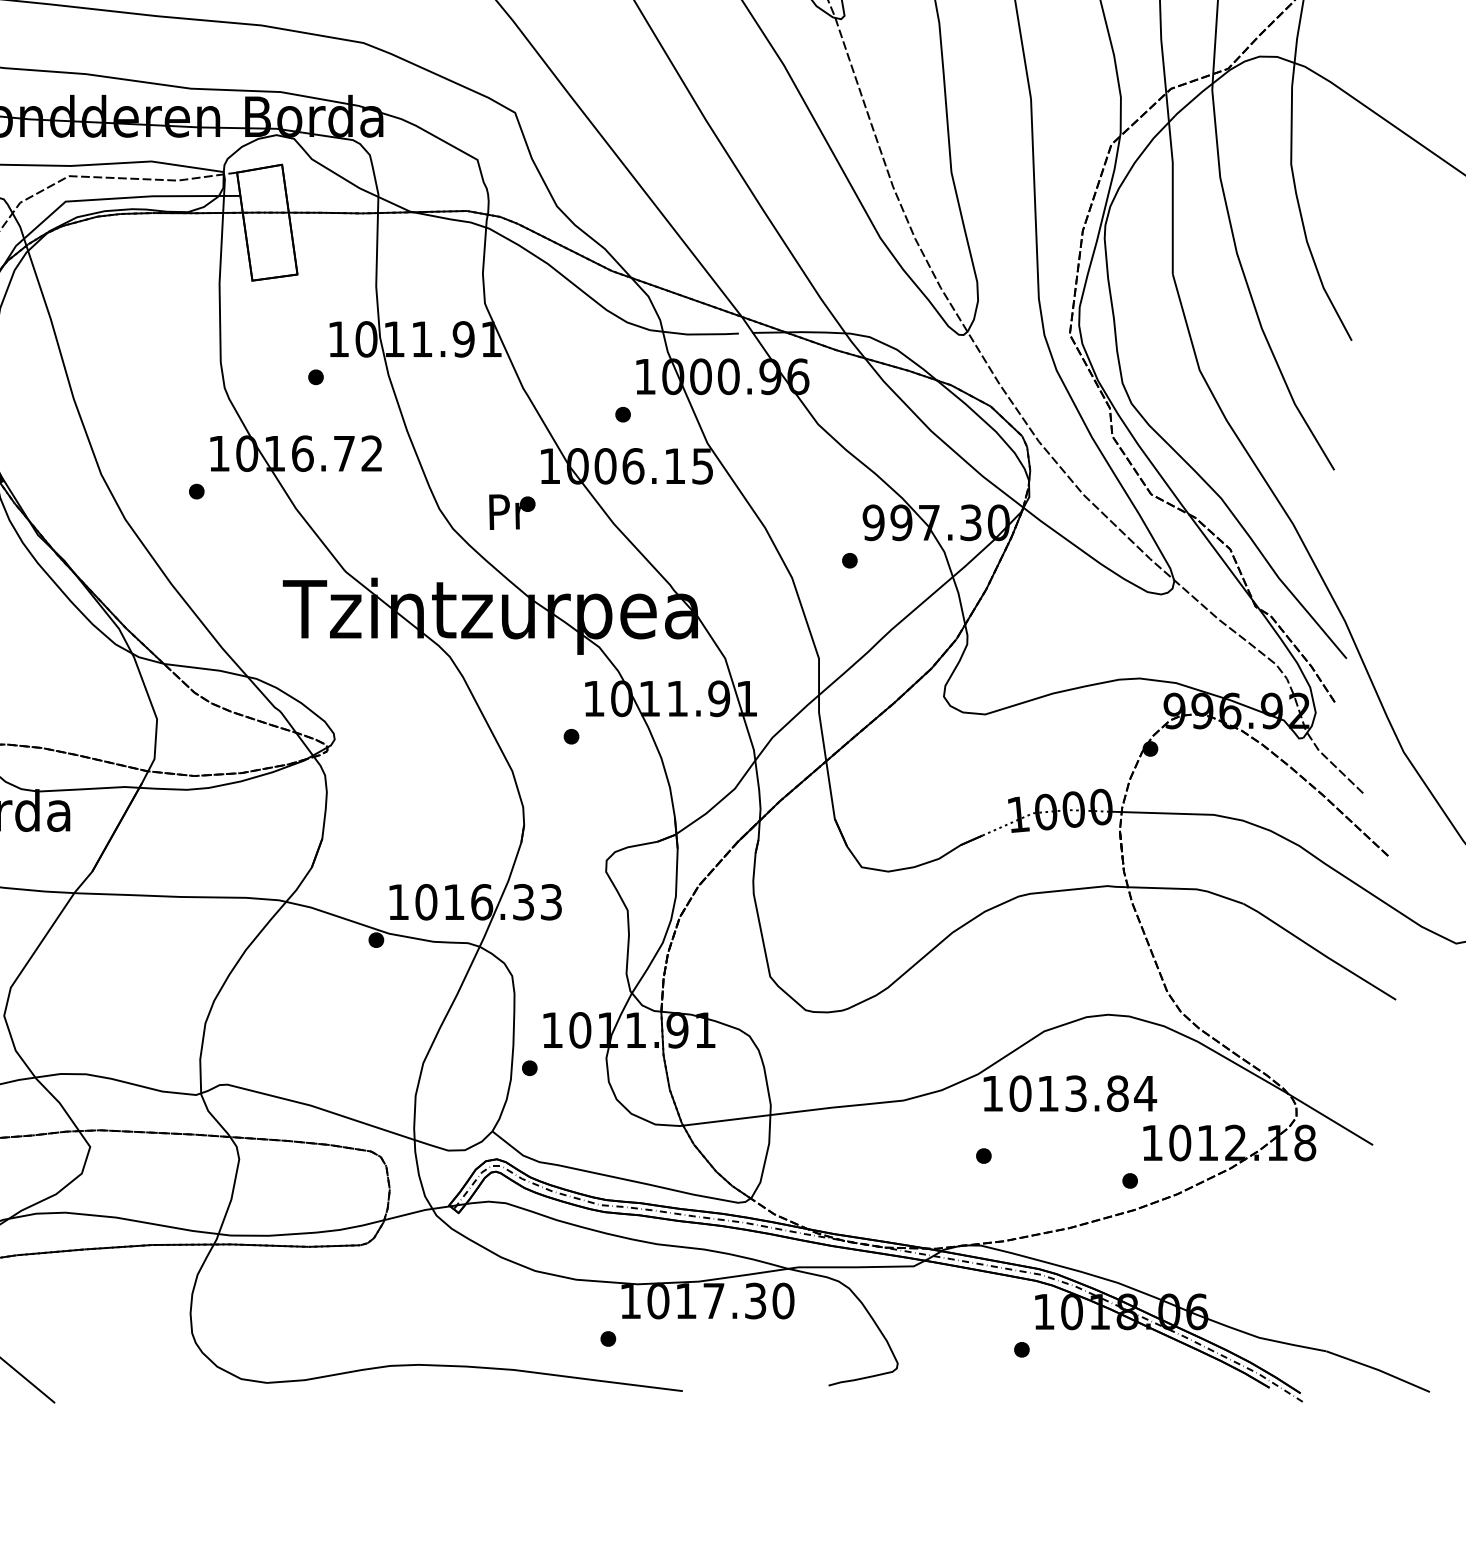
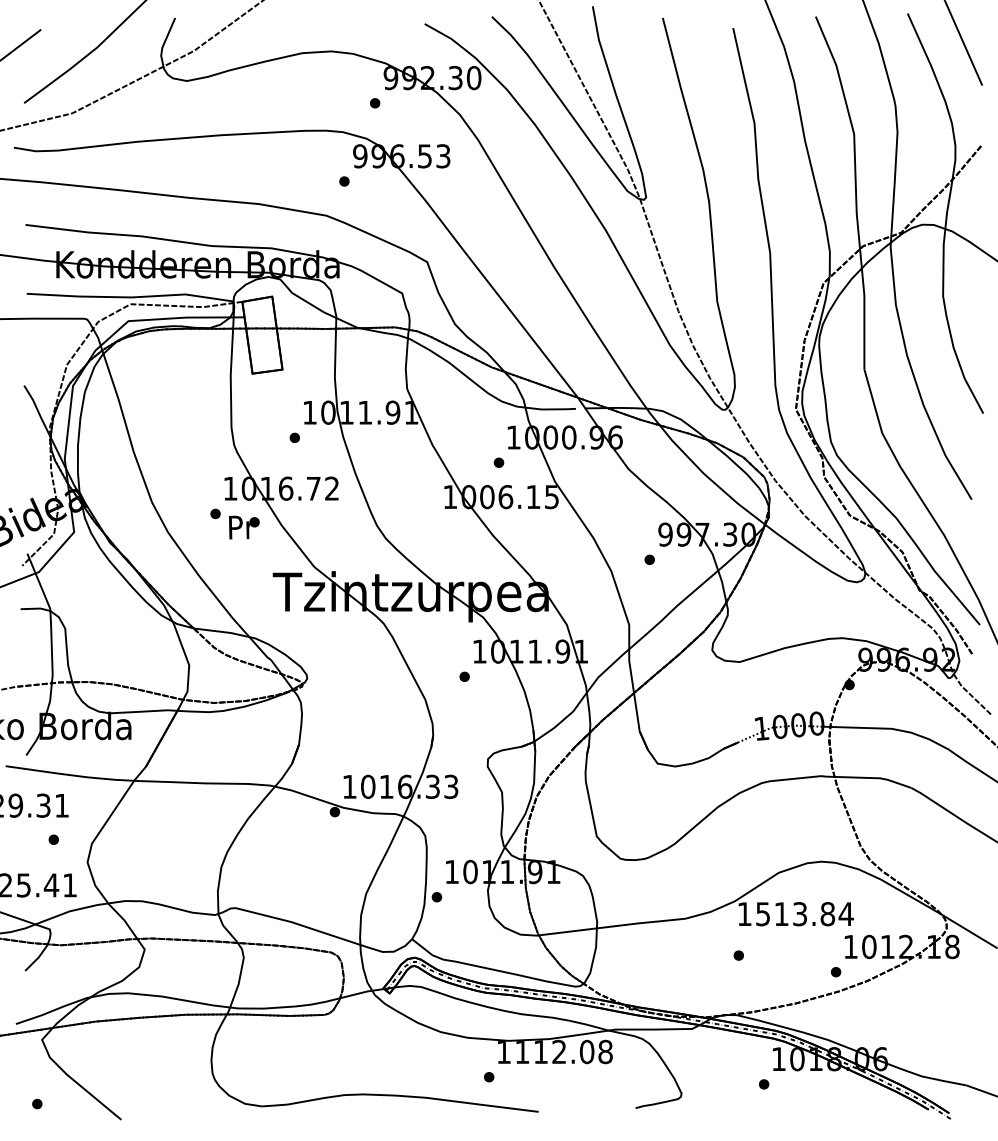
text: (512, 512) -> (244, 527), moved
text: (1021, 1094) -> (763, 914), 1013.84 -> 1513.84
text: (720, 1300) -> (563, 1051), 1017.30 -> 1112.08

